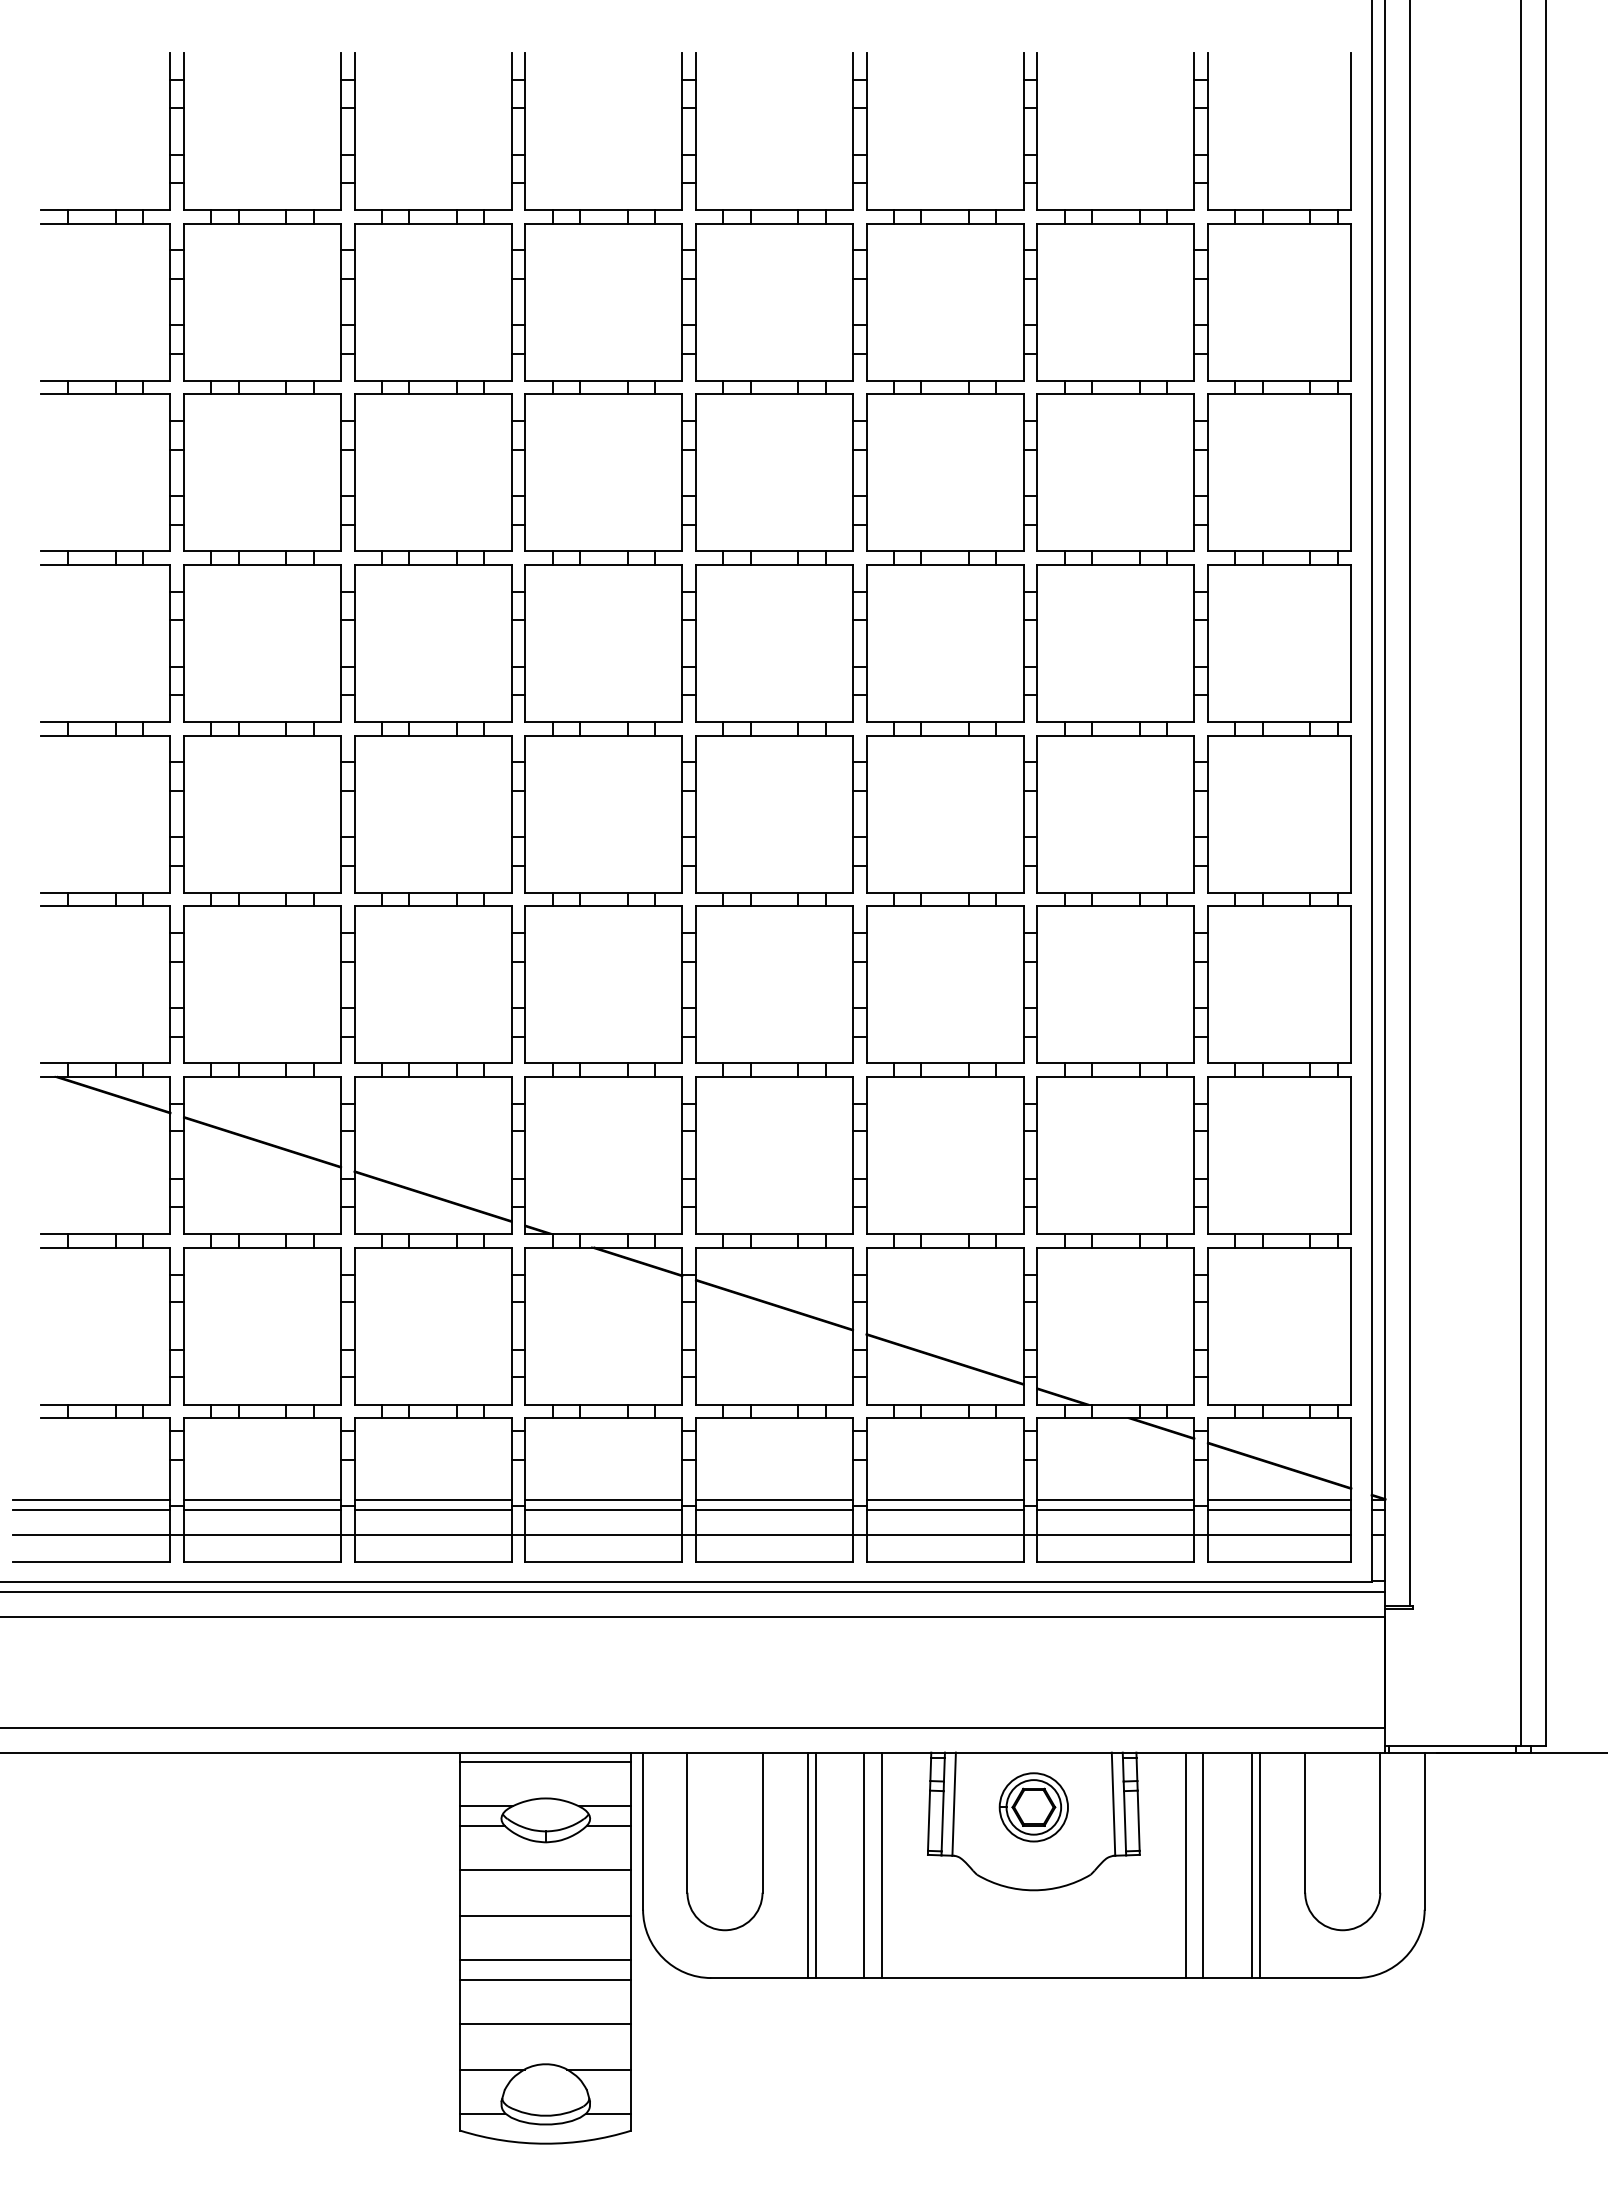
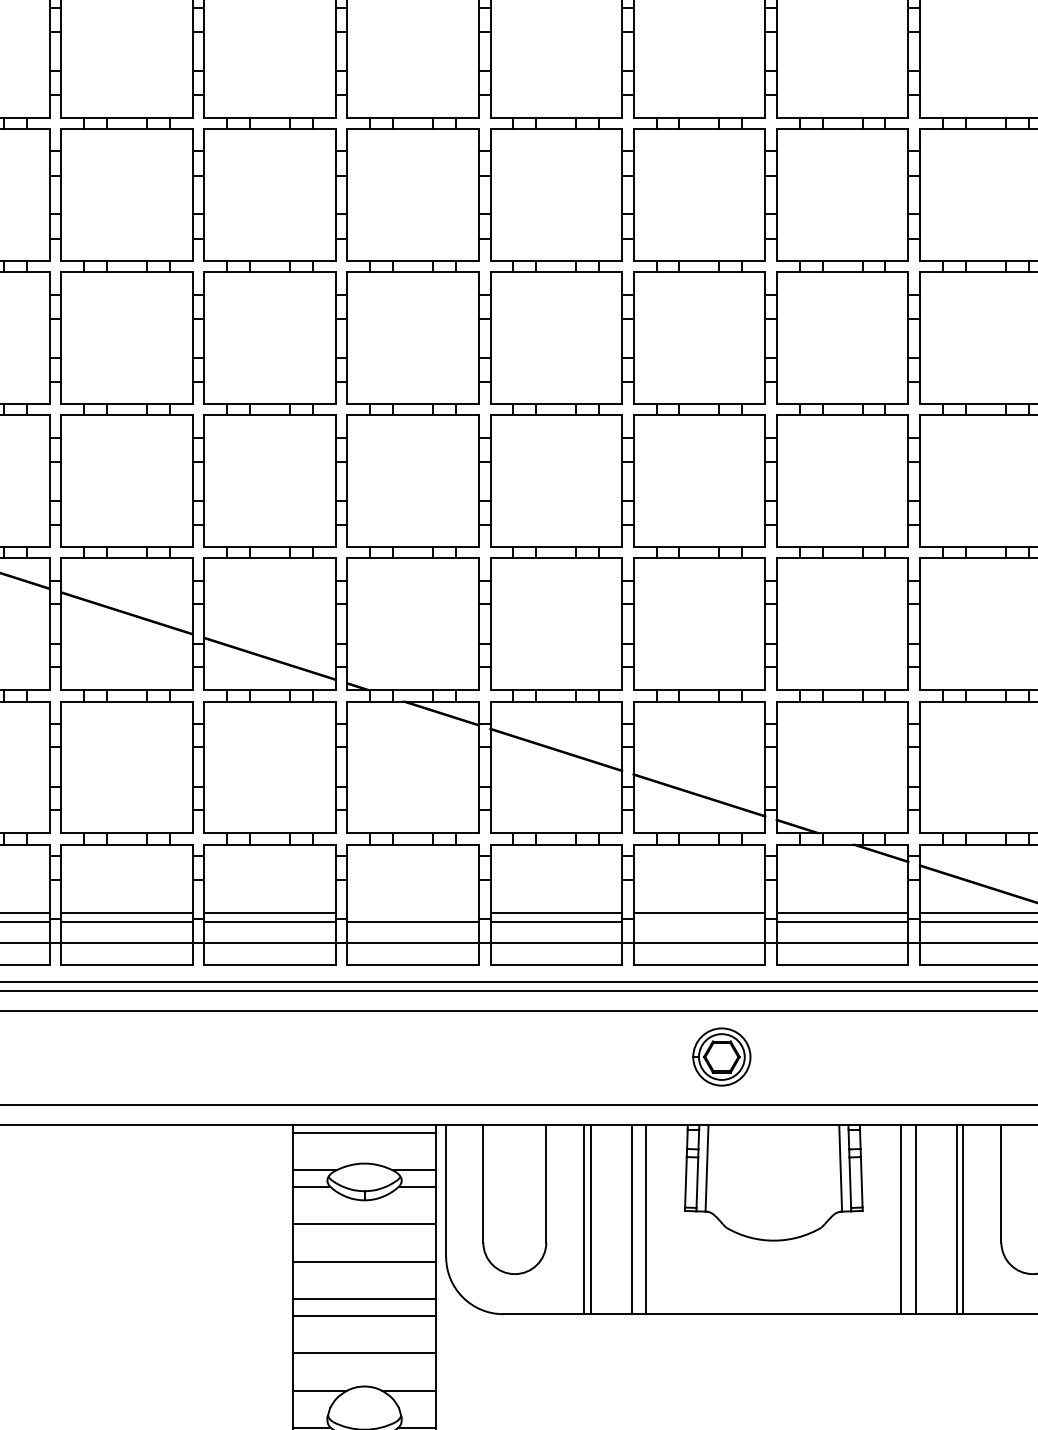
line: (603, 1500) -> (412, 913), removed
line: (944, 1510) -> (698, 922), removed
part: (1033, 1807) -> (721, 1057), moved

